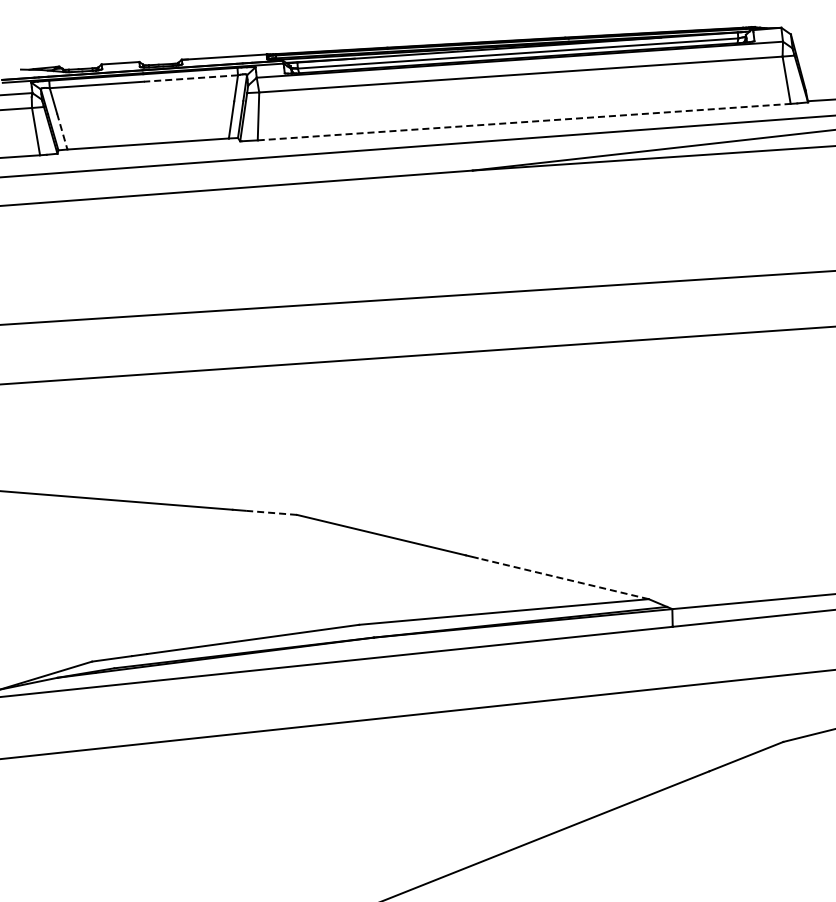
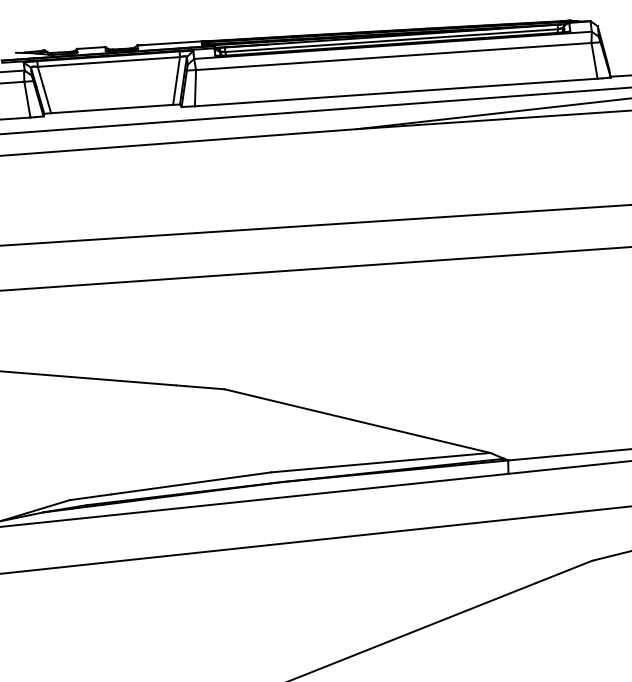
line: (190, 78) -> (144, 59), dashed -> solid
line: (524, 122) -> (396, 92), dashed -> solid
line: (62, 131) -> (47, 99), dashed -> solid
line: (271, 512) -> (205, 387), dashed -> solid
line: (563, 578) -> (425, 437), dashed -> solid

